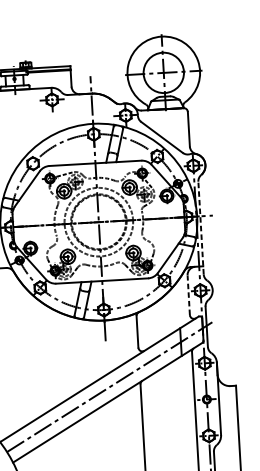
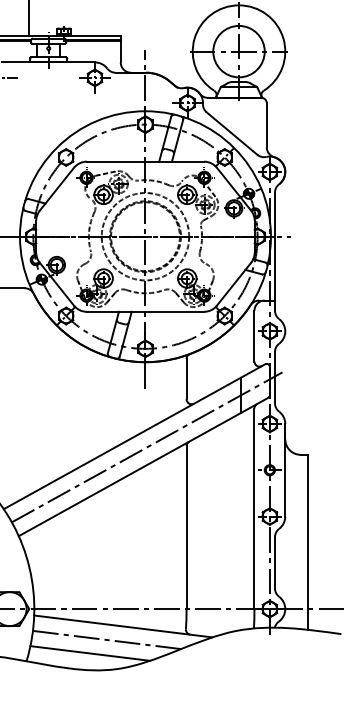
line: (201, 227) -> (275, 251), dashed -> solid
line: (188, 294) -> (254, 335), dashed -> solid

